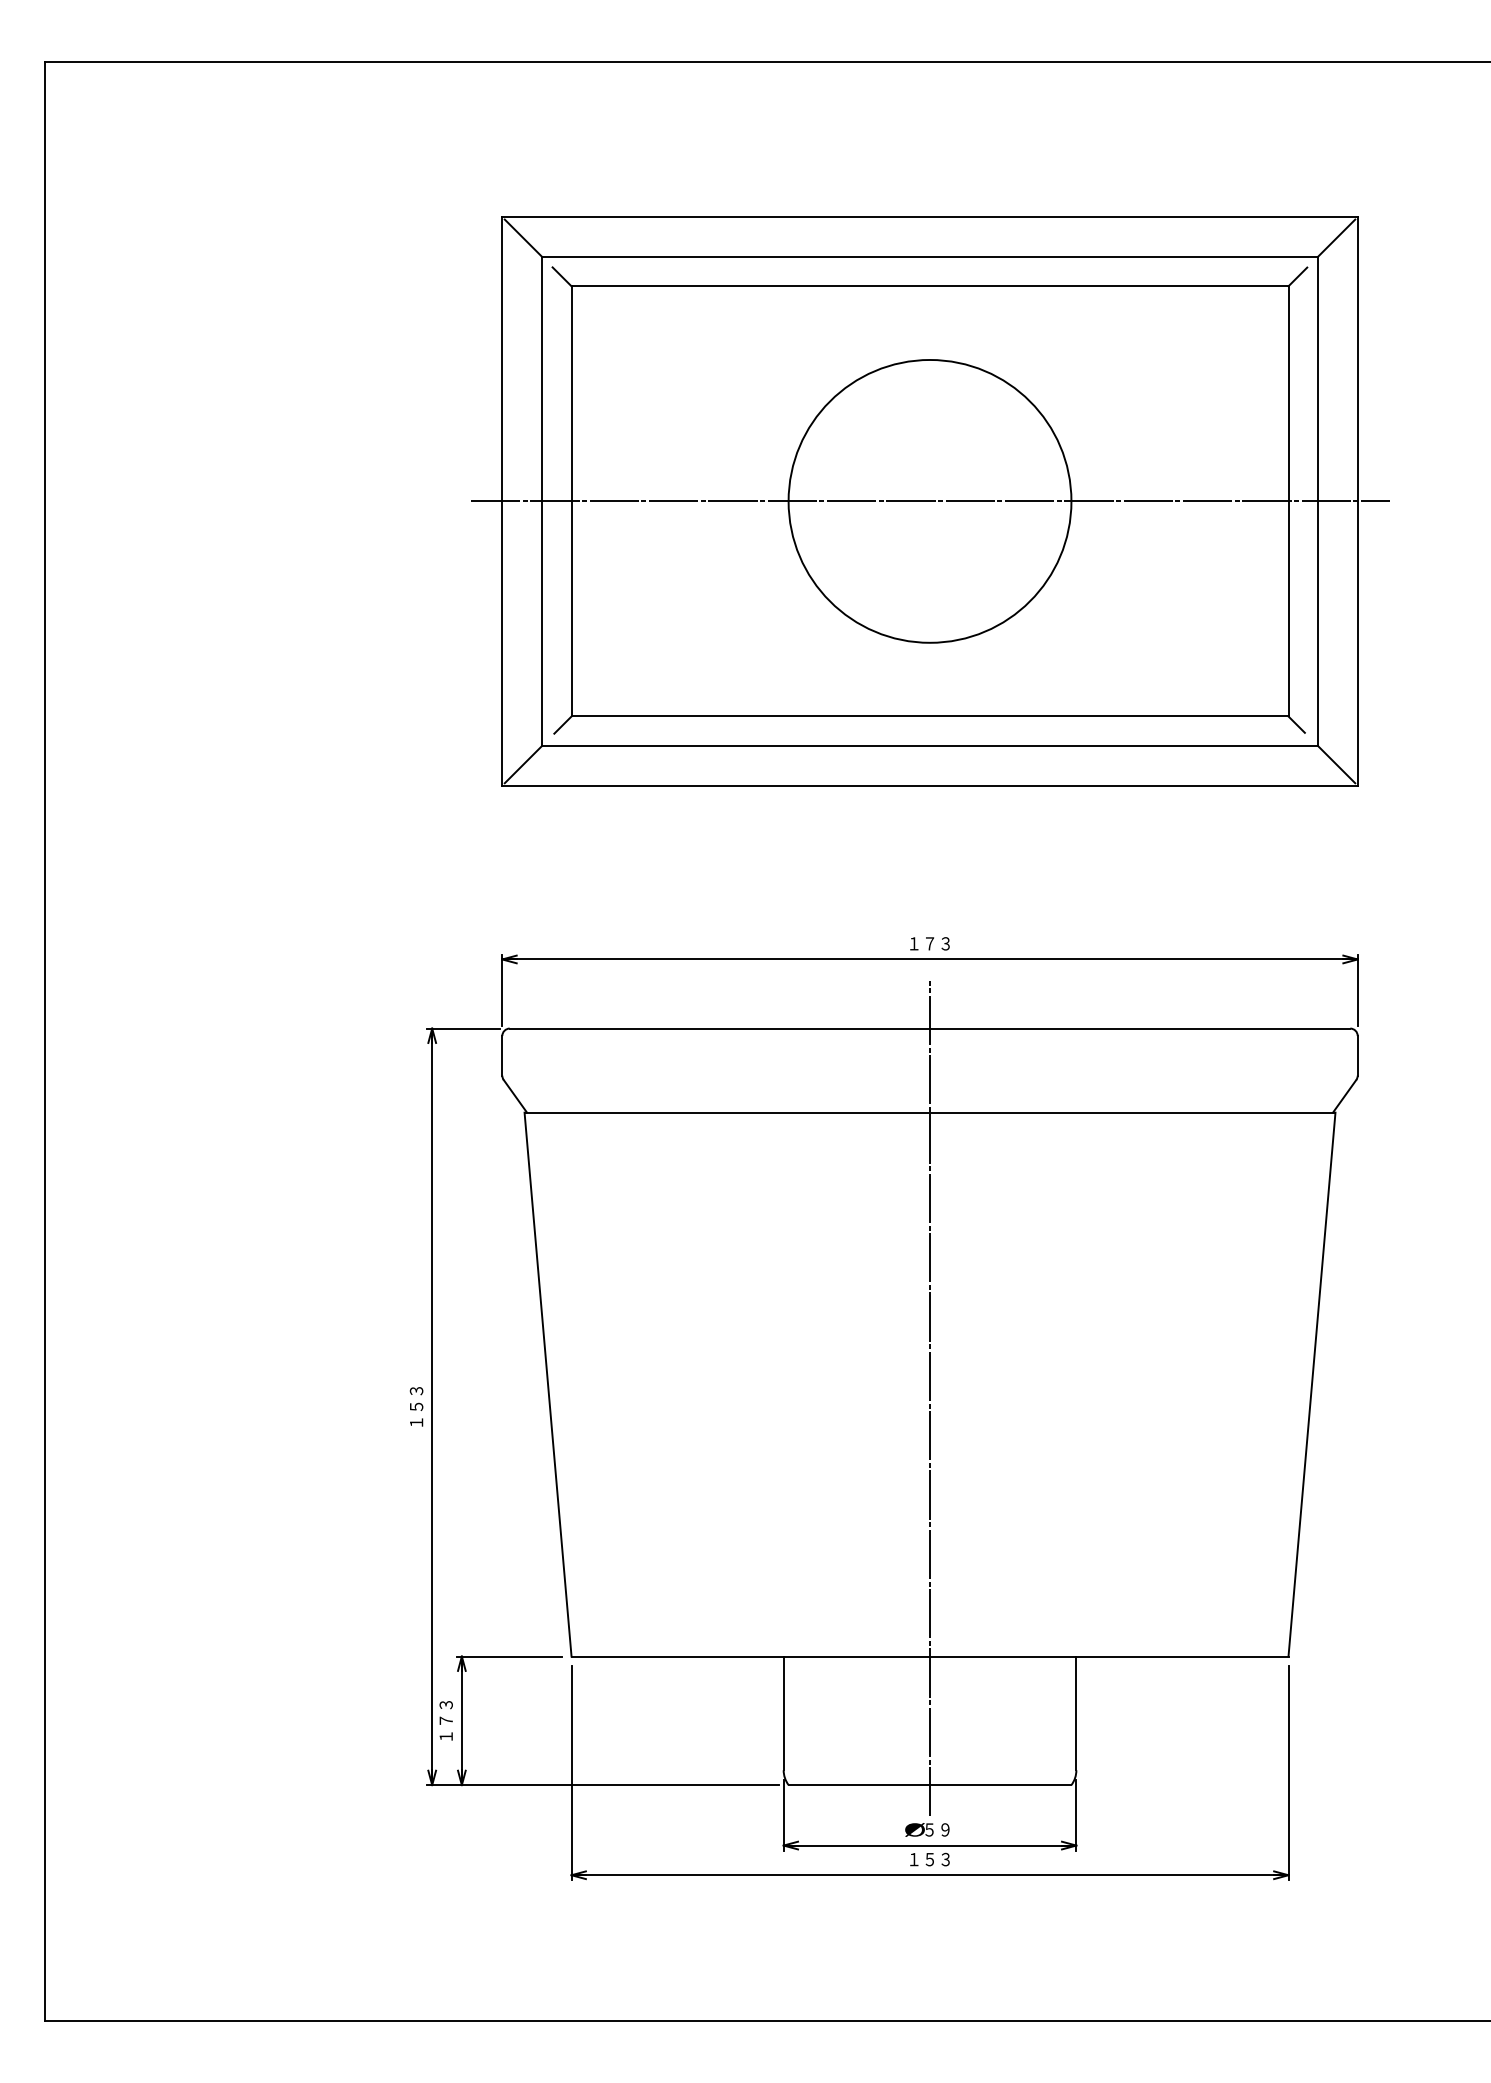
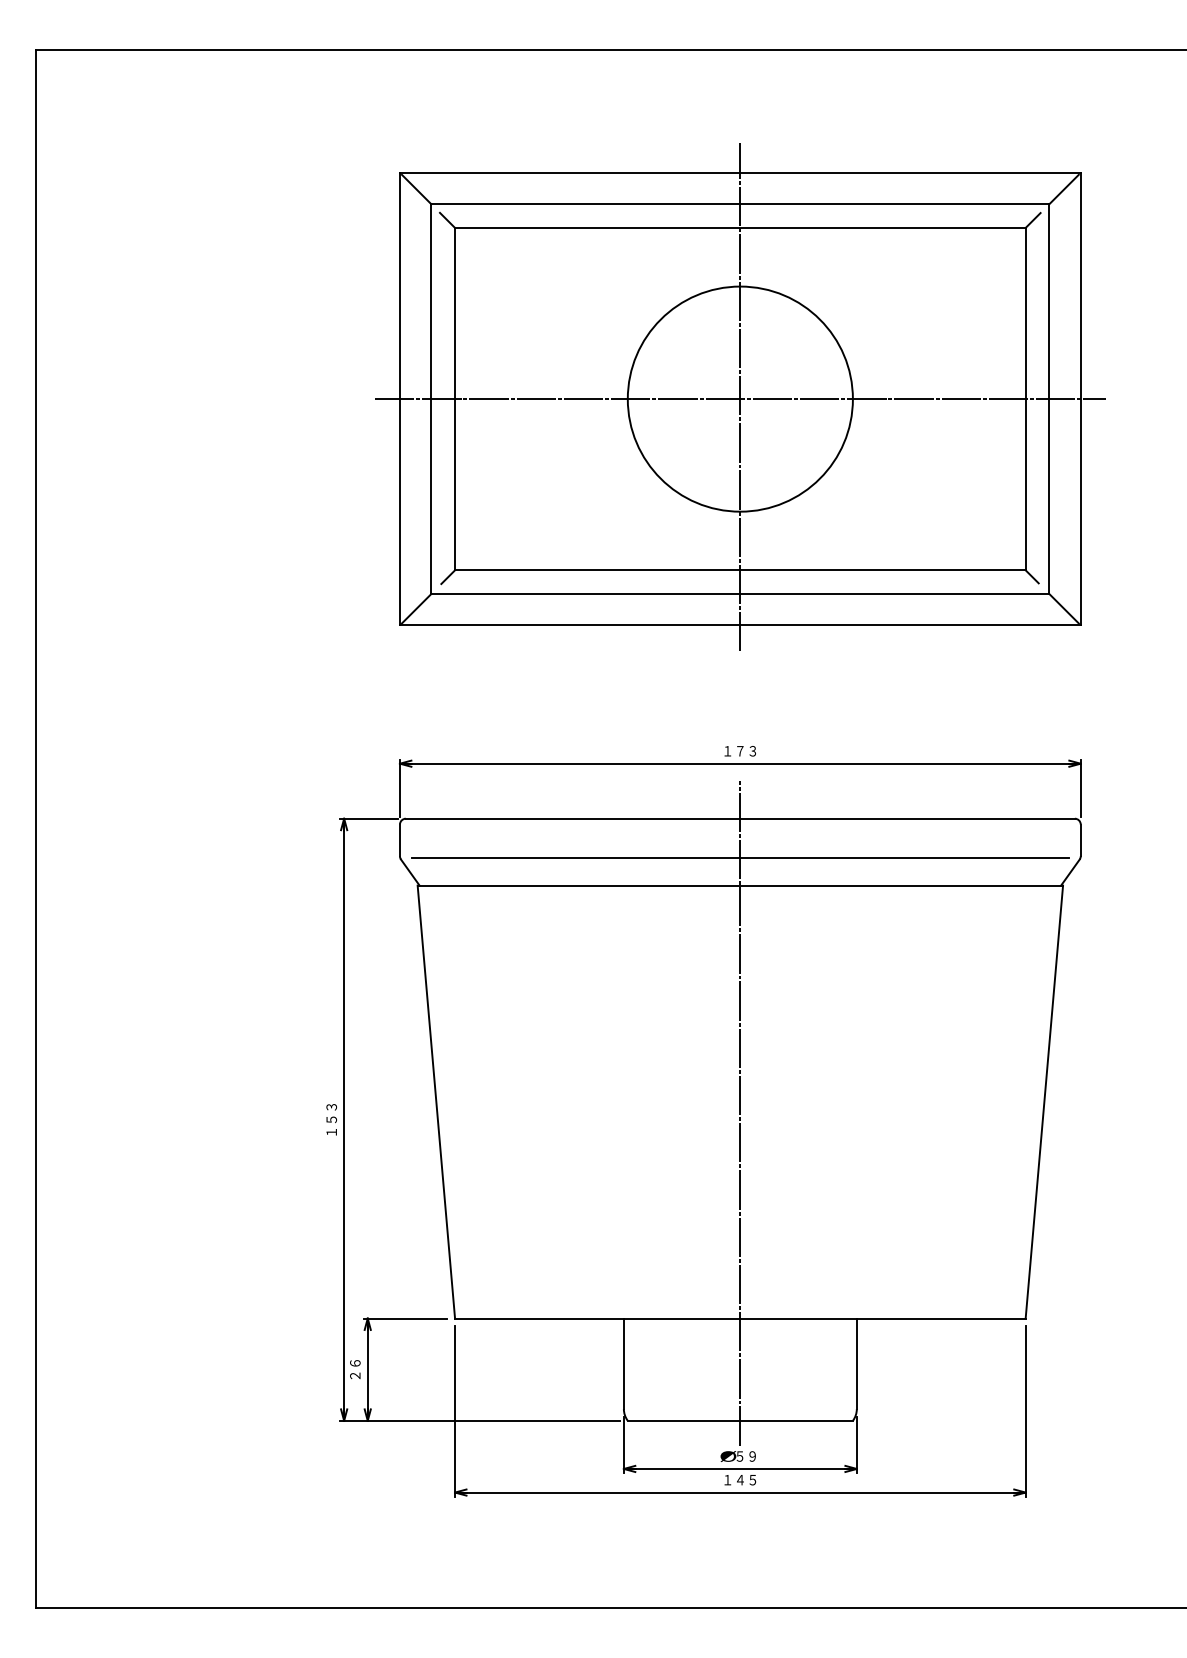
line: (930, 498) -> (740, 396), added
line: (929, 1078) -> (739, 858), added
text: (445, 1720) -> (354, 1369), １７３ -> ２６
text: (937, 1859) -> (746, 1480), １５３ -> １４５

